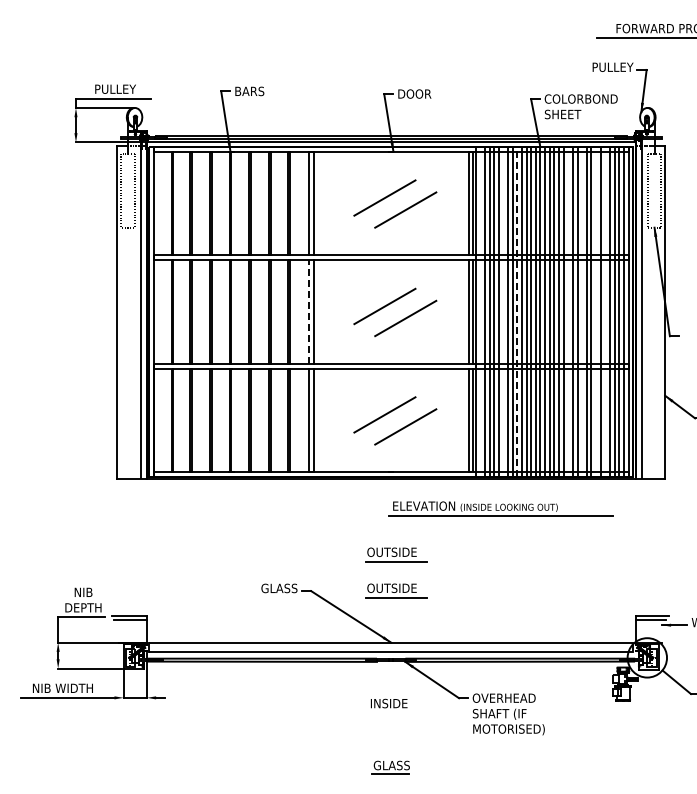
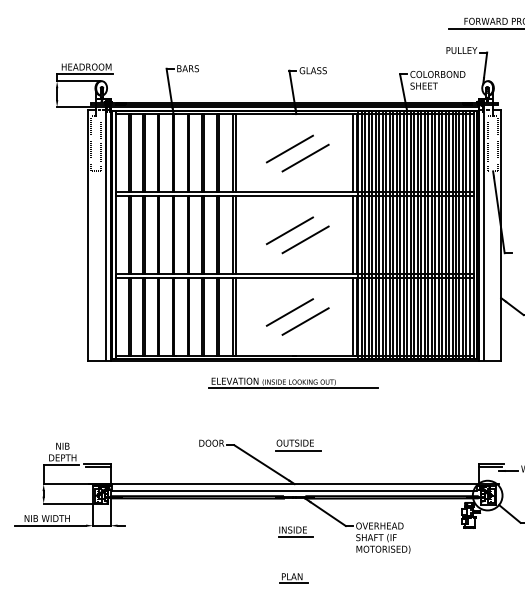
text: (115, 88) -> (86, 66), PULLEY -> HEADROOM
text: (415, 93) -> (312, 70), DOOR -> GLASS
line: (480, 311) -> (361, 234), added
line: (503, 311) -> (379, 234), added
line: (568, 311) -> (428, 234), added
line: (582, 311) -> (438, 234), added
line: (596, 311) -> (449, 234), added
line: (605, 311) -> (456, 234), added
line: (309, 312) -> (233, 235), dashed -> solid
line: (517, 312) -> (389, 235), dashed -> solid
part: (500, 508) -> (292, 383), moved
part: (396, 554) -> (298, 417), removed
text: (279, 588) -> (210, 443), GLASS -> DOOR
line: (392, 713) -> (295, 537), added
text: (391, 765) -> (294, 576), GLASS -> PLAN

